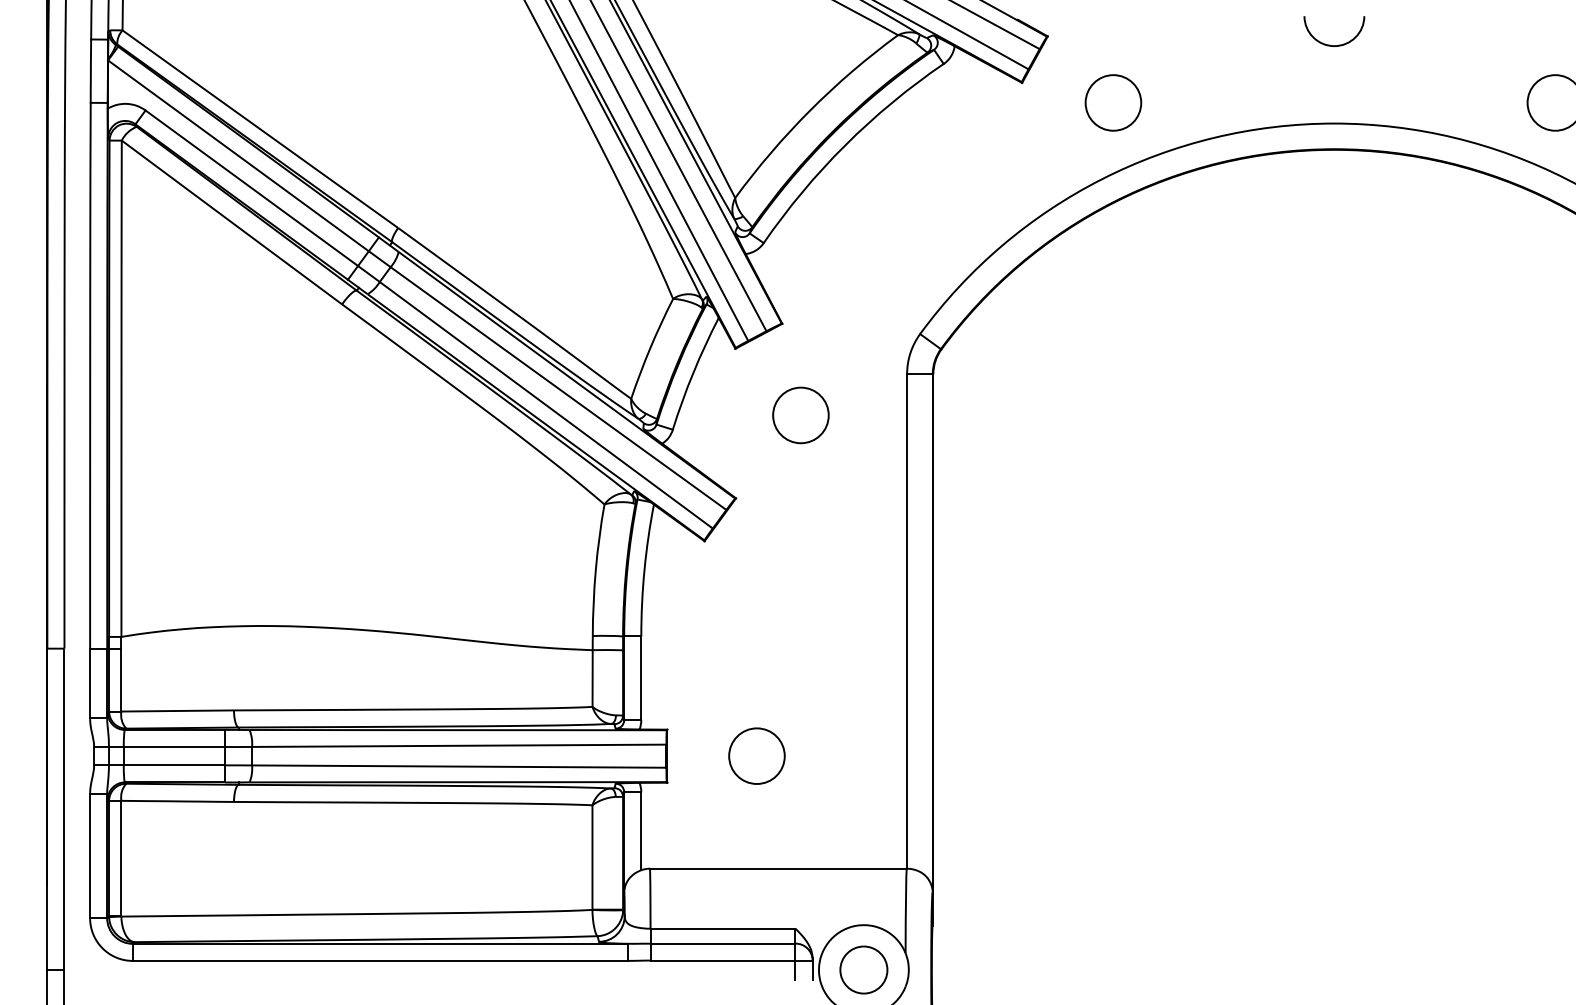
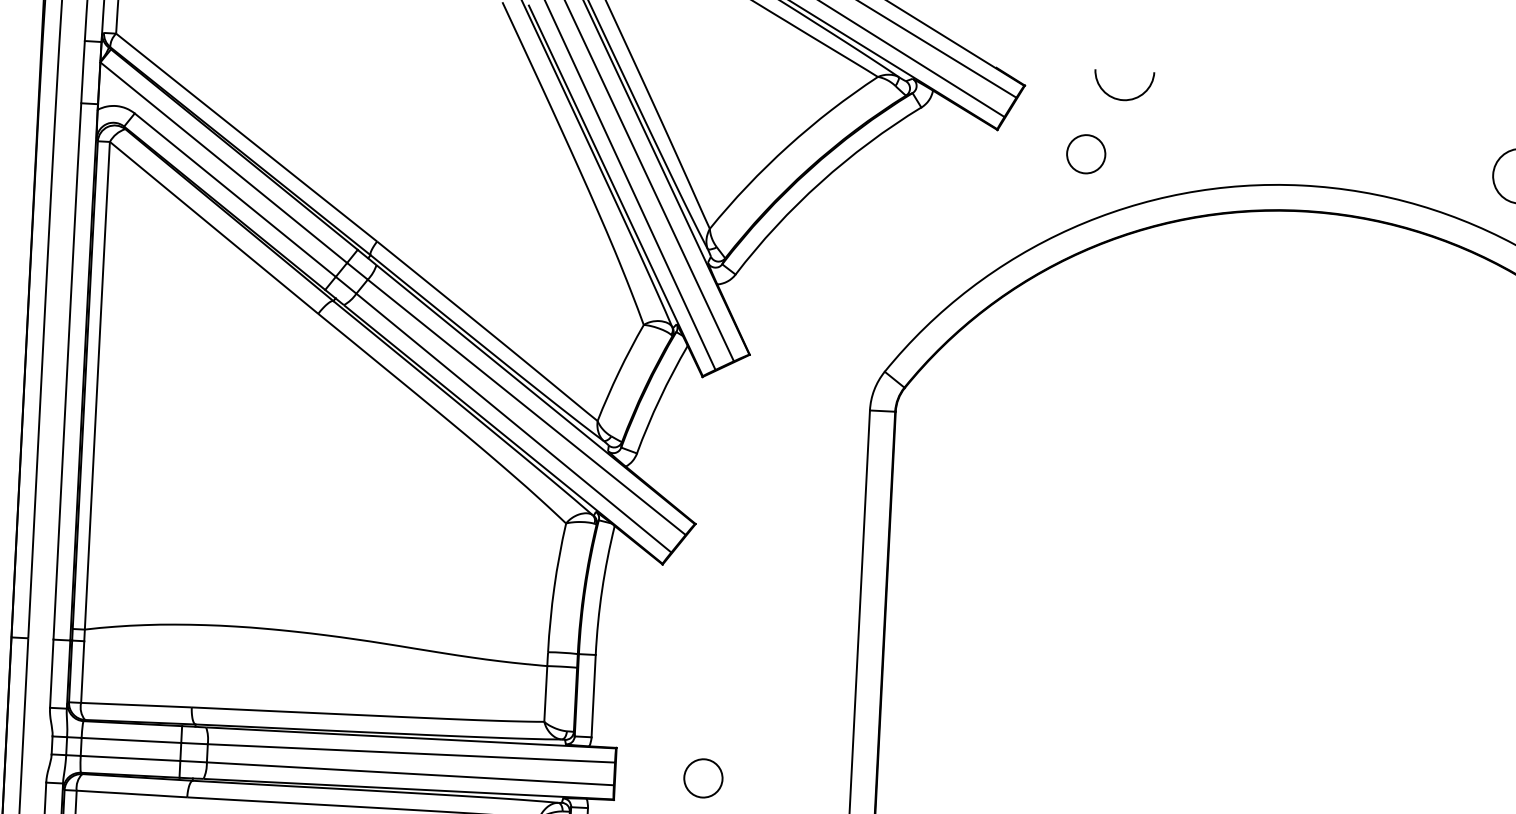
arc: (1338, 44) -> (1127, 98), moved
circle: (1113, 102) -> (1086, 153), size x0.7
circle: (800, 415) -> (763, 445), removed
circle: (756, 755) -> (702, 777), size x0.7

